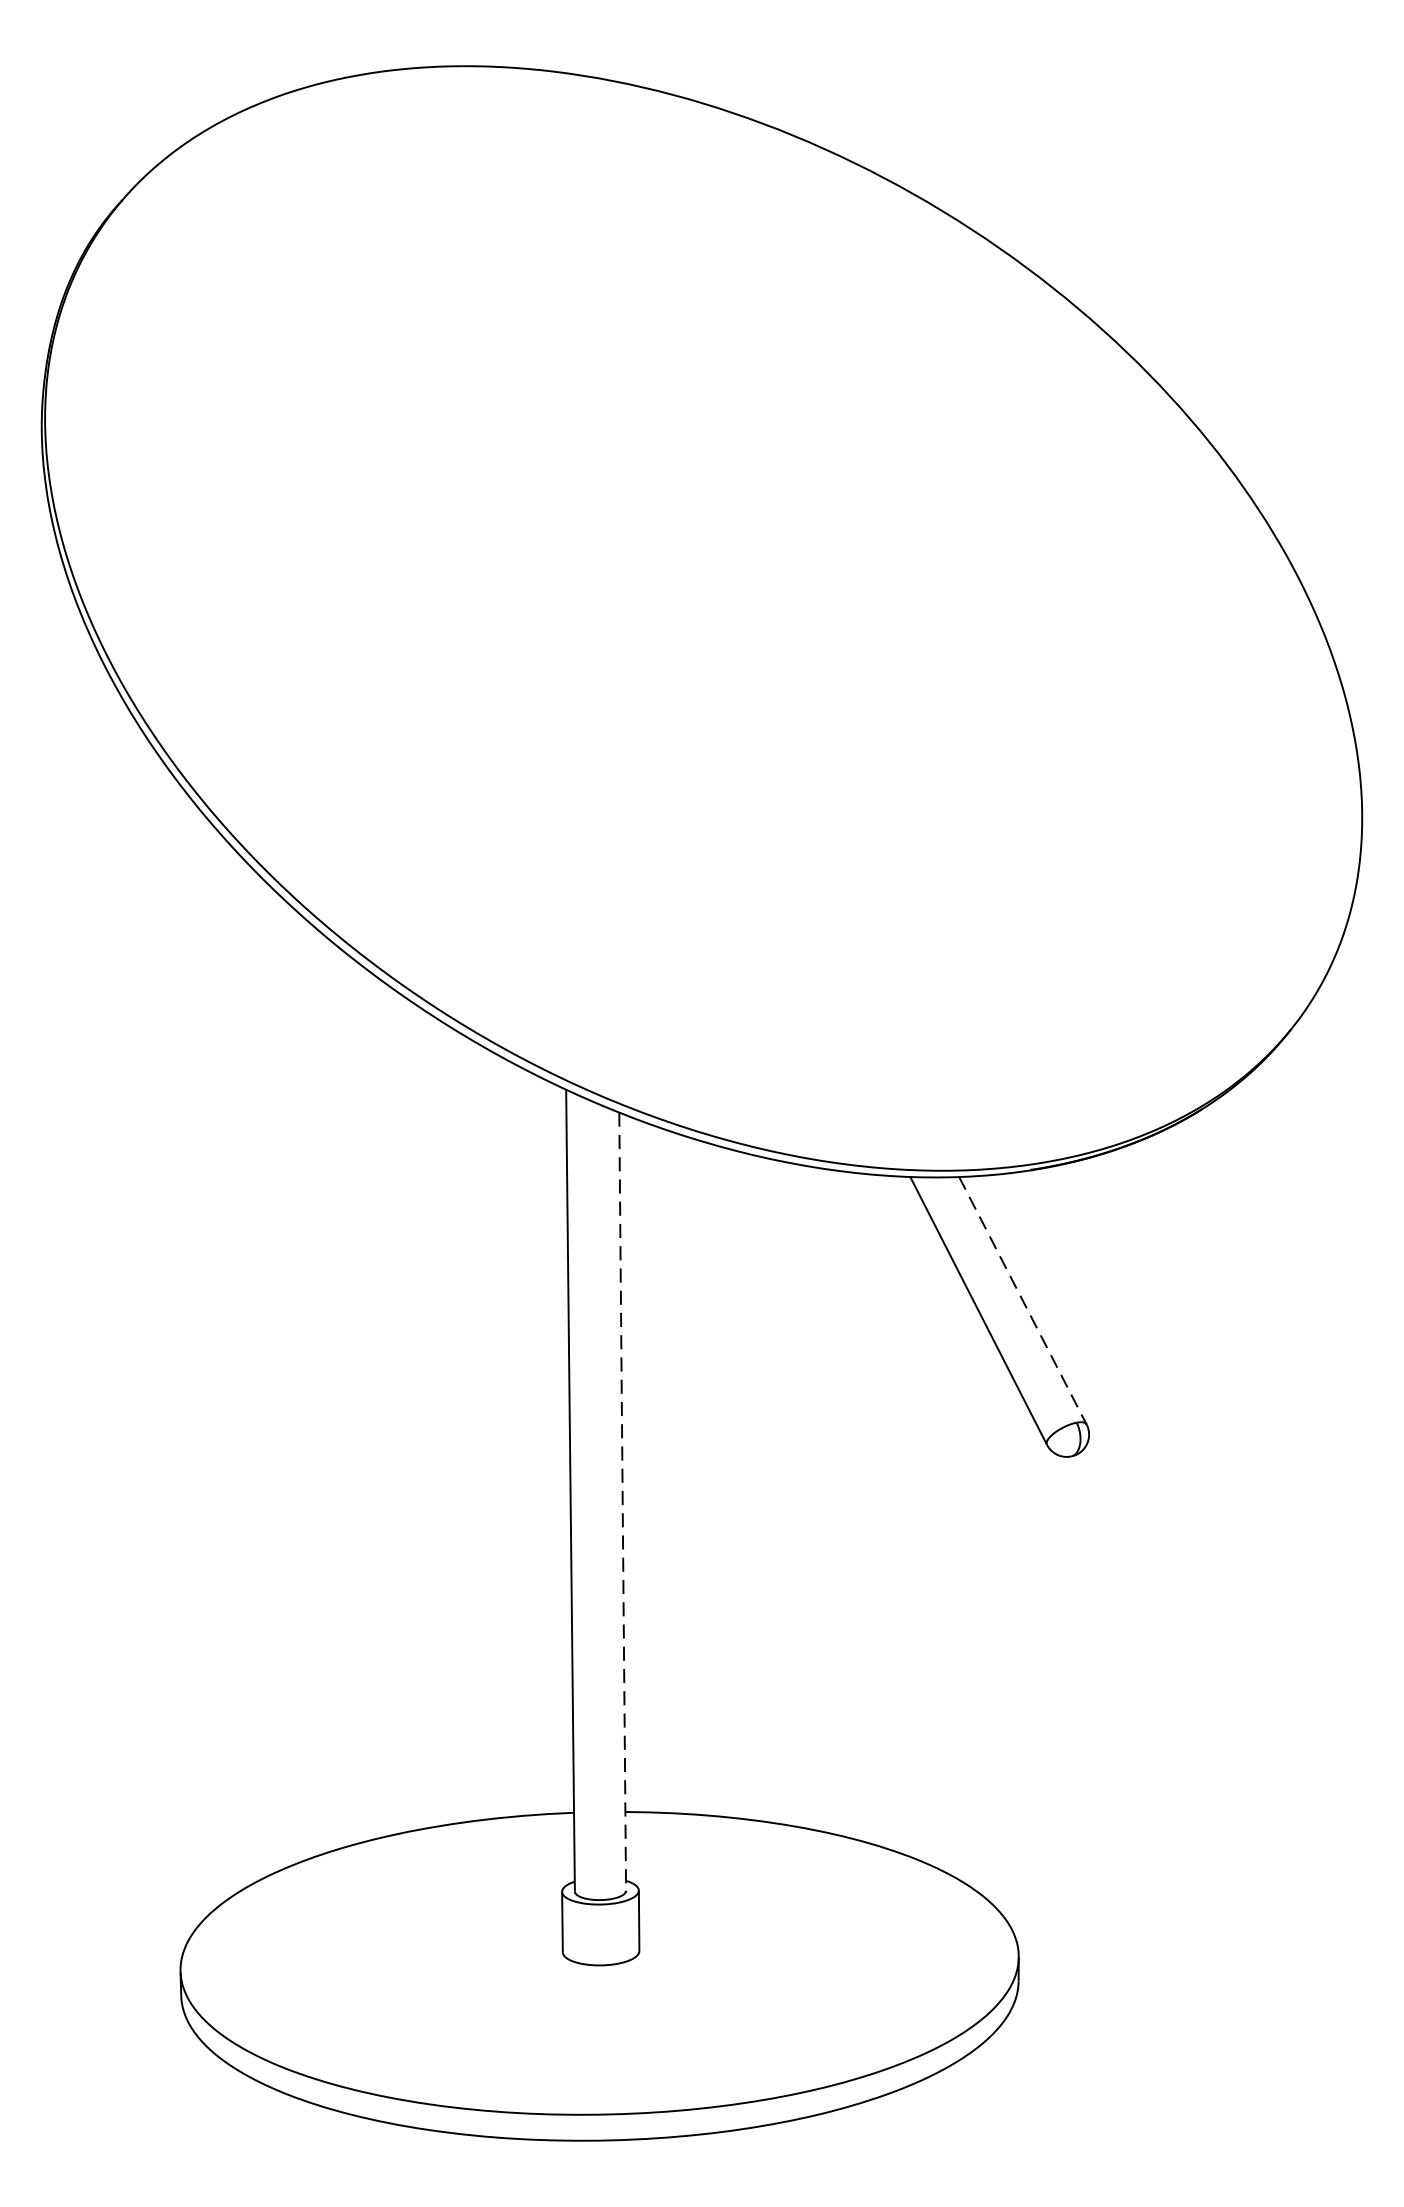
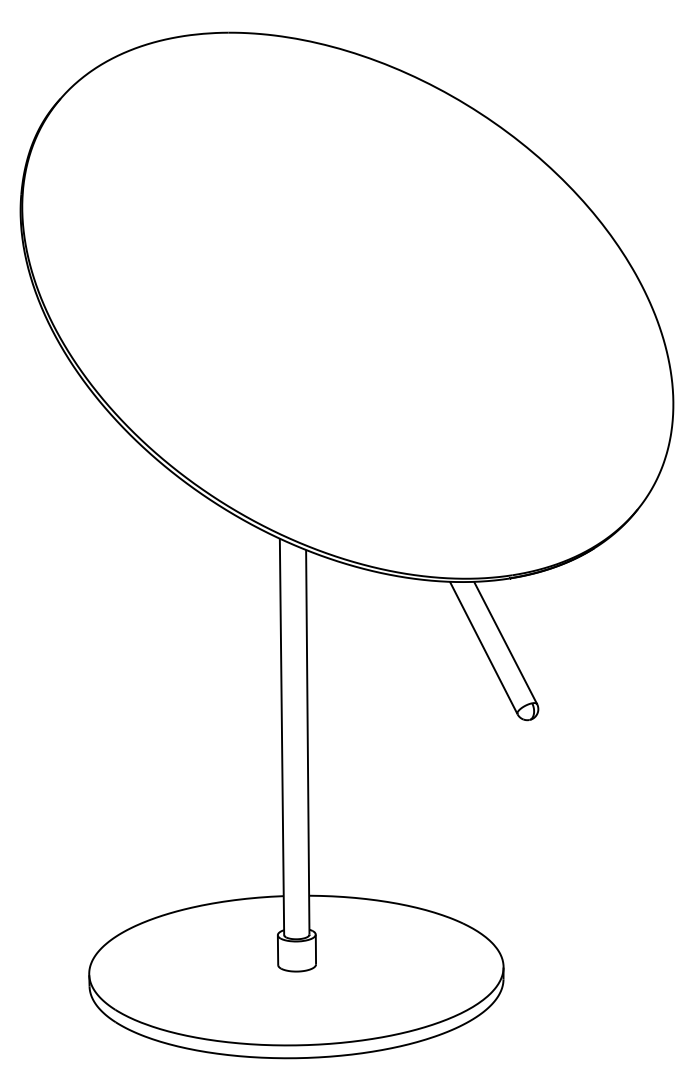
line: (1022, 1299) -> (505, 642), dashed -> solid
line: (622, 1502) -> (307, 742), dashed -> solid

